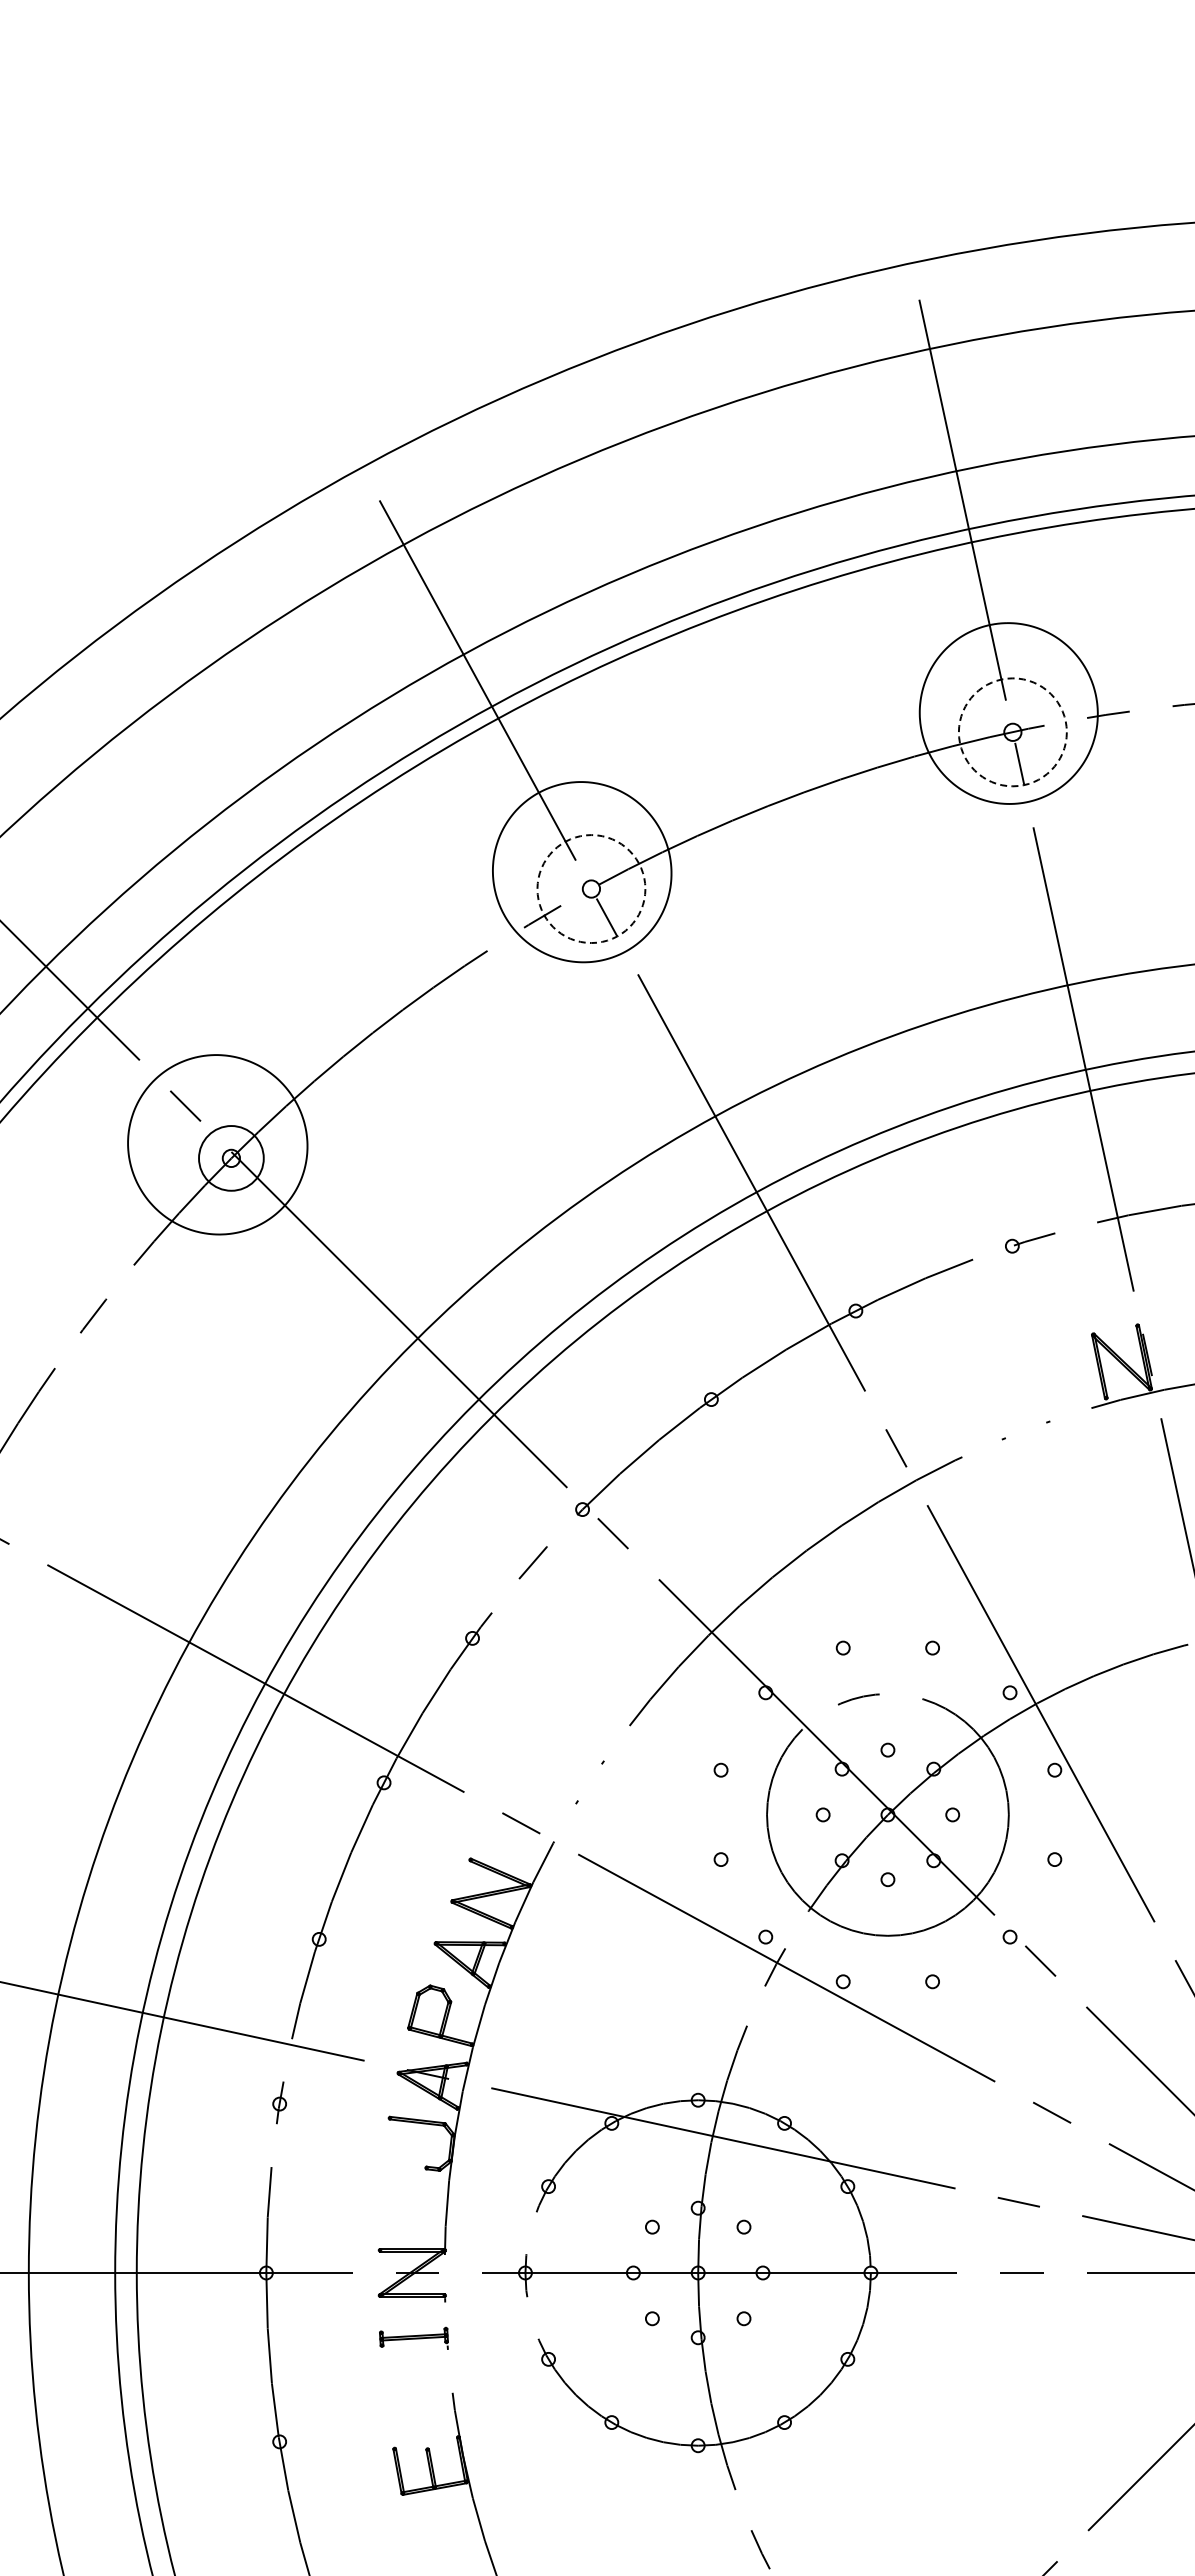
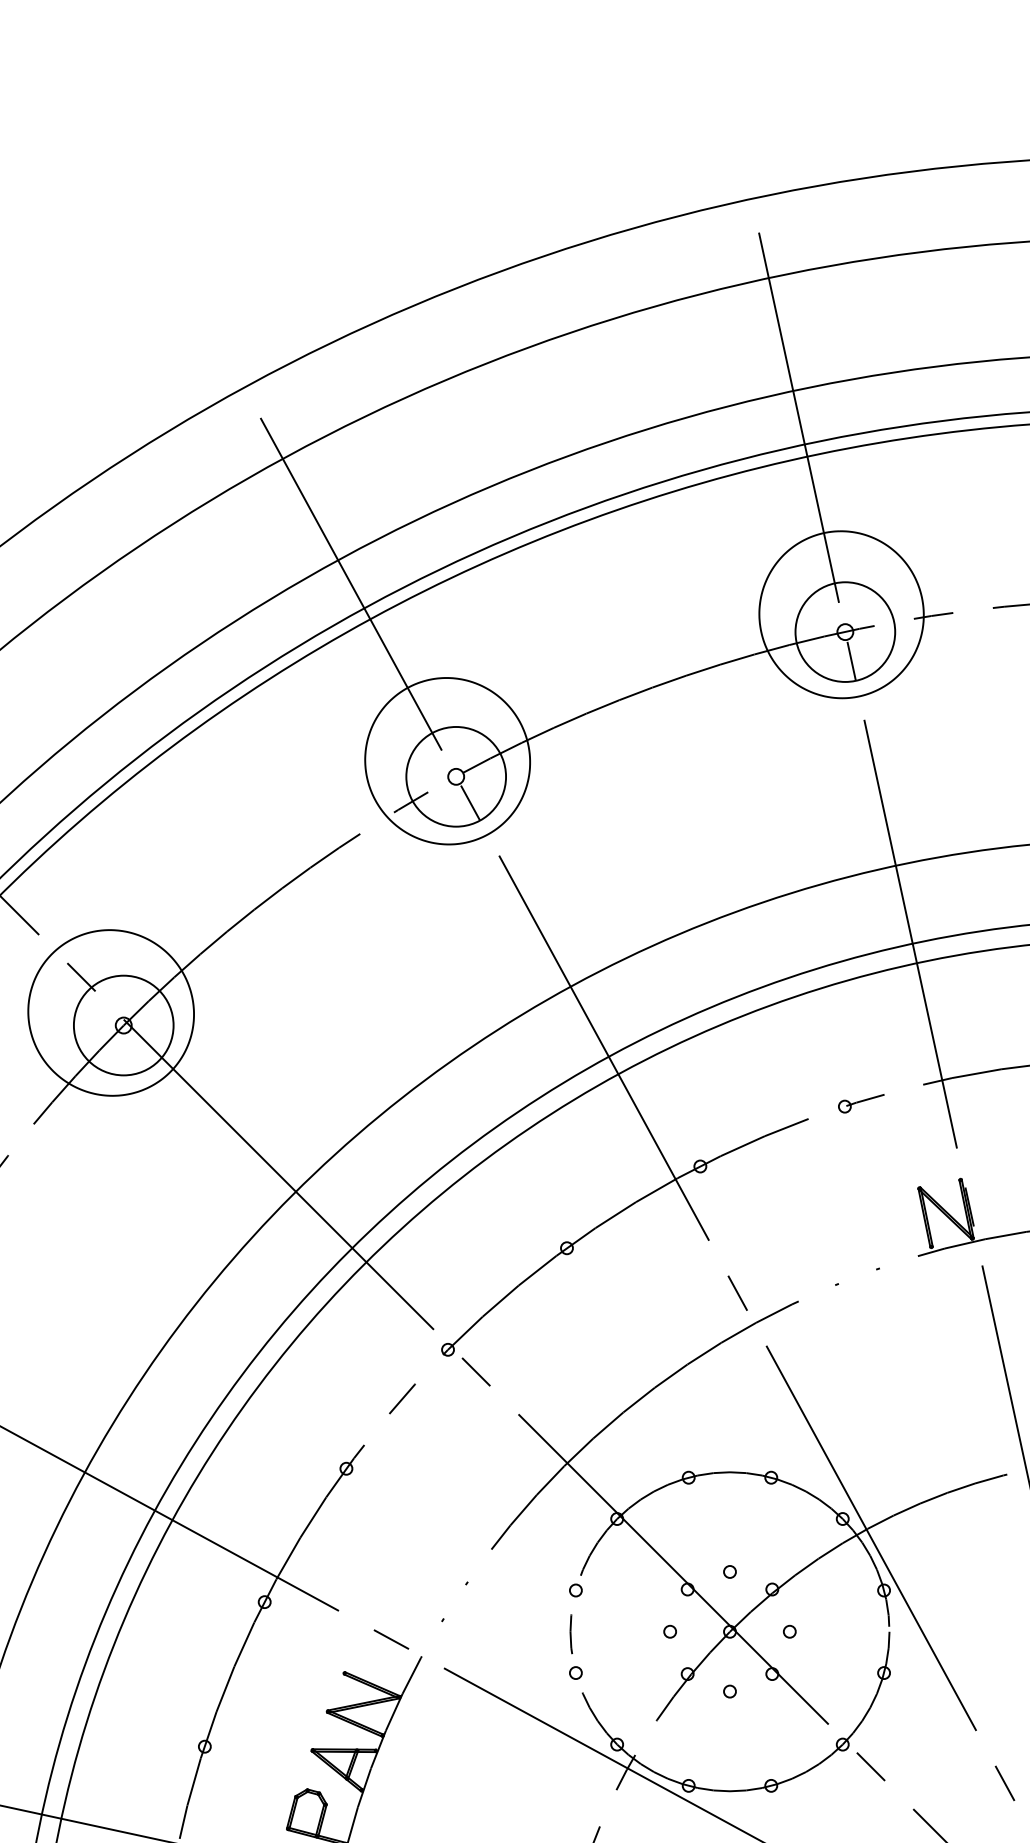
circle: (1012, 732) -> (845, 632), dashed -> solid
circle: (591, 889) -> (456, 777), dashed -> solid
circle: (231, 1158) -> (123, 1025), size x1.67
circle: (887, 1814) -> (729, 1631), size x1.43

